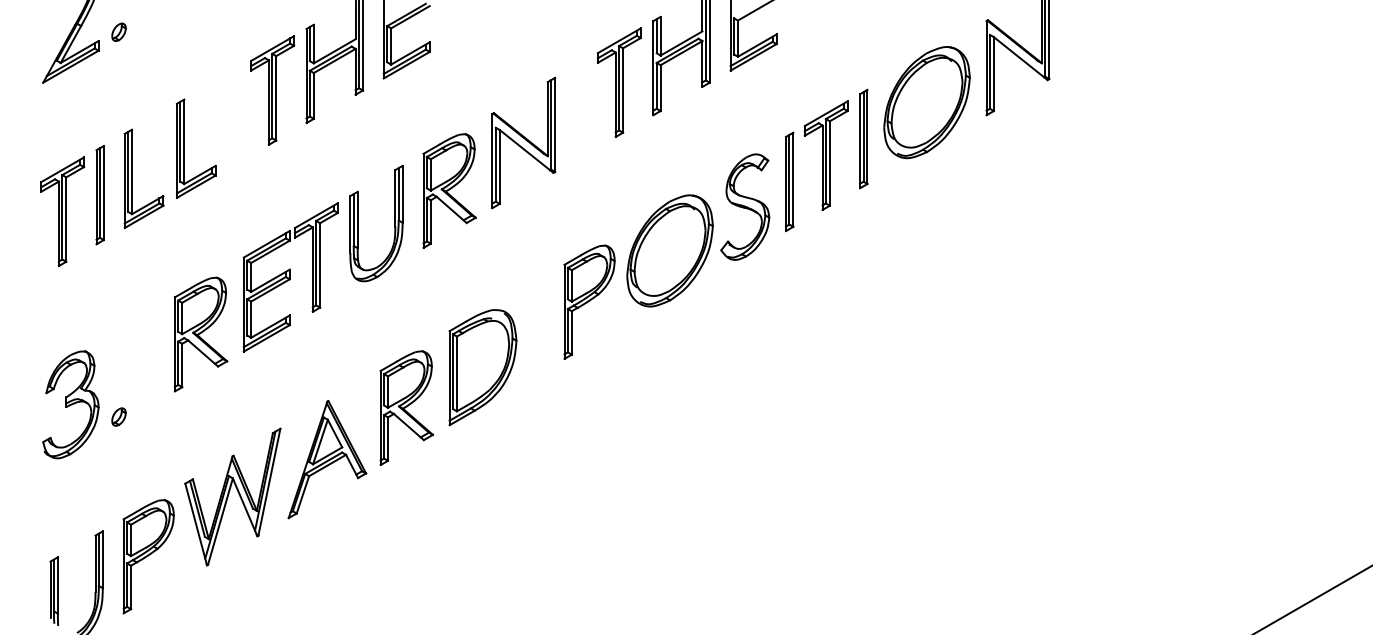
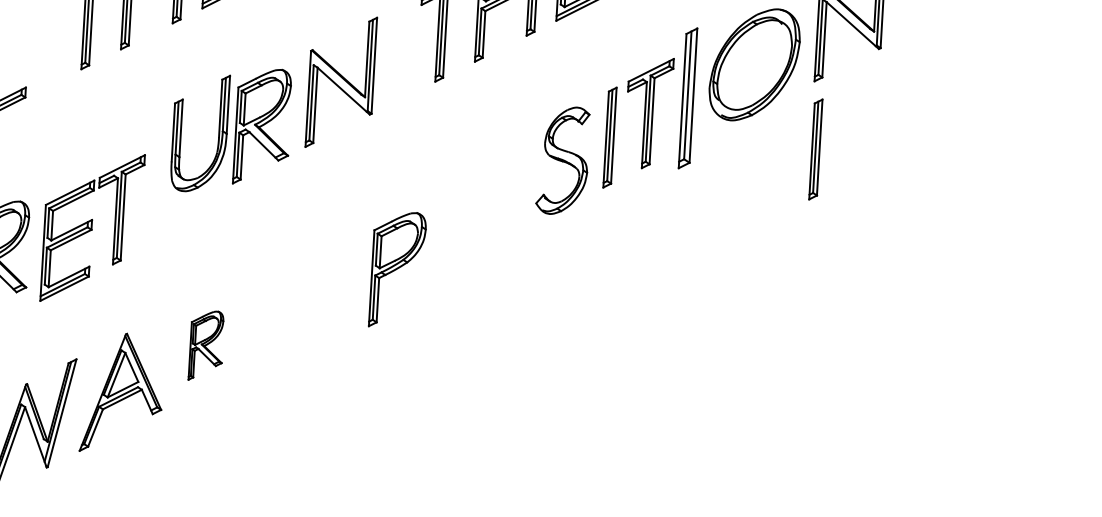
part: (863, 138) -> (687, 97), size x1.4
part: (991, 181) -> (815, 149), added
part: (358, 223) -> (181, 131), moved
part: (669, 250) -> (483, 200), removed
part: (290, 277) -> (92, 228), moved
part: (589, 301) -> (397, 269), moved
part: (482, 367) -> (286, 308), removed
part: (406, 408) -> (206, 346), size x0.6

